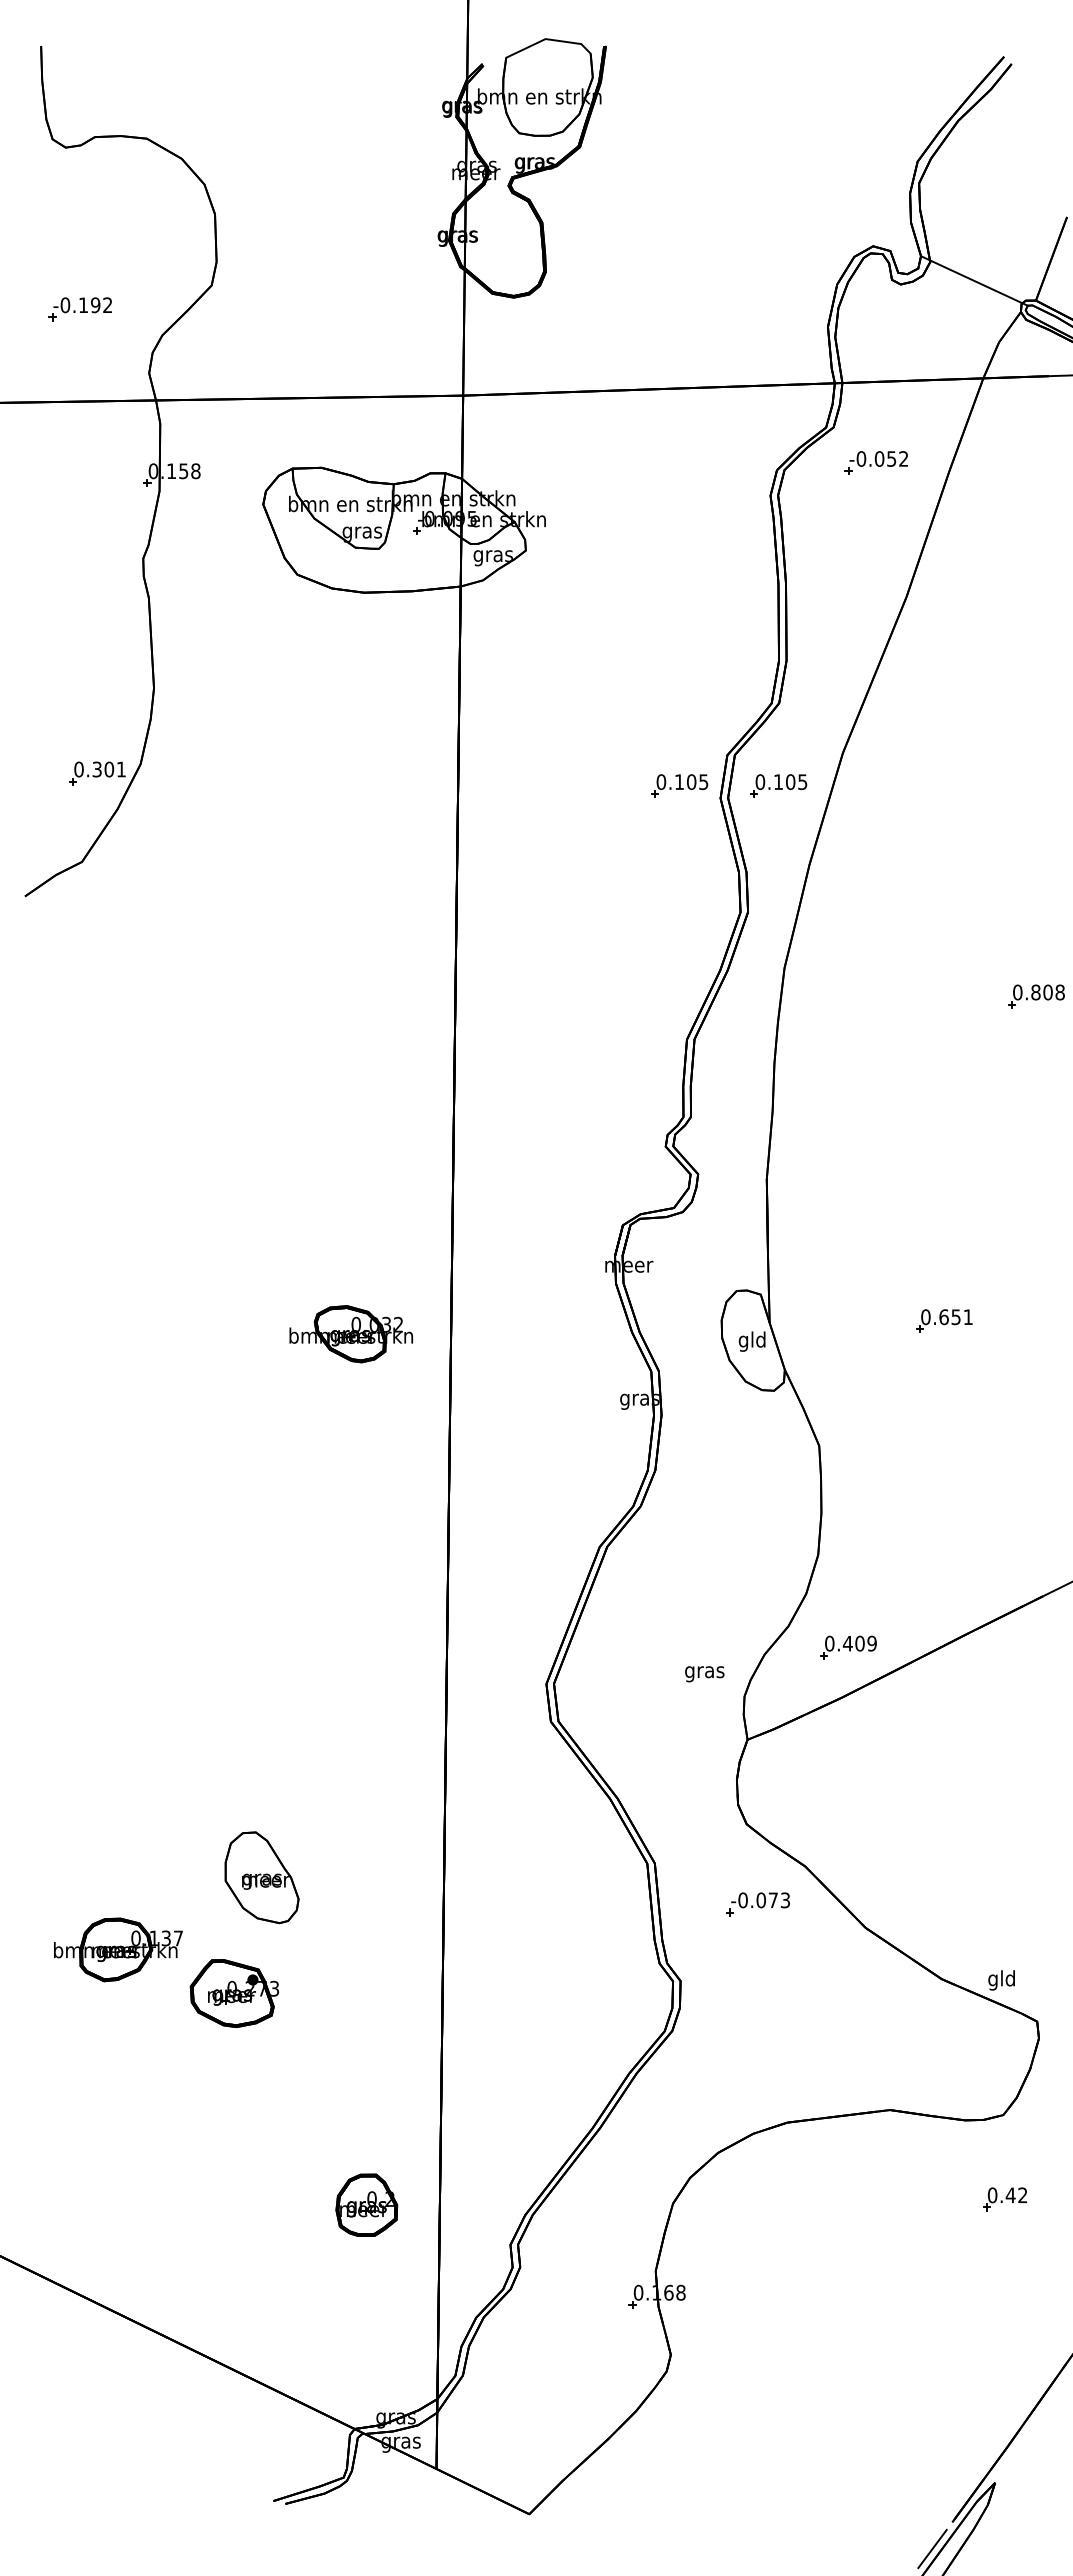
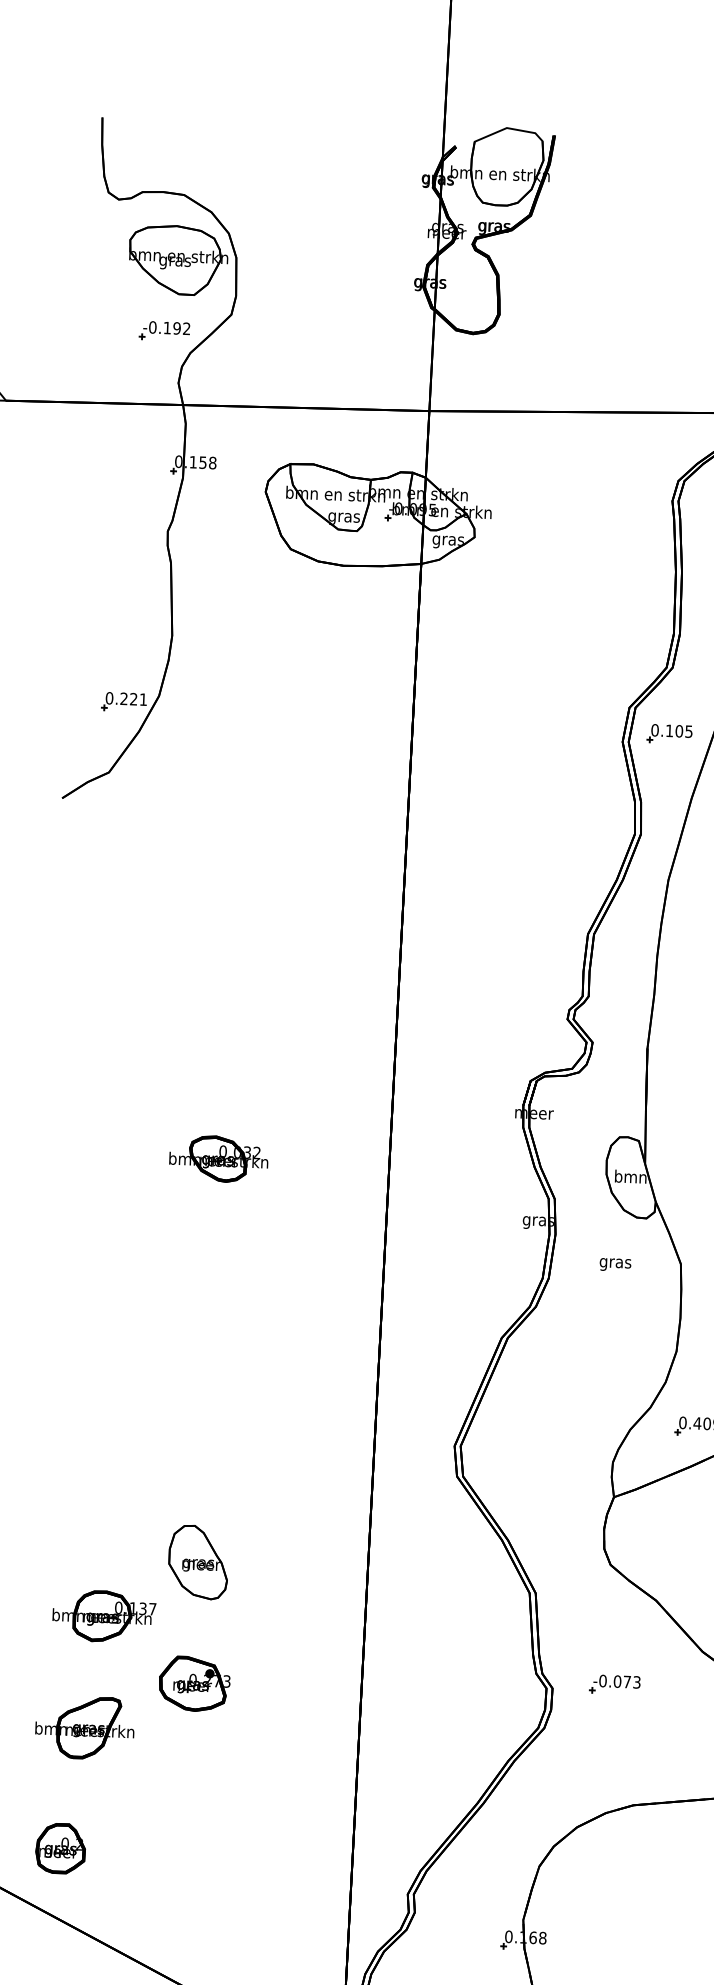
part: (142, 219) -> (178, 259), added
part: (79, 309) -> (163, 331), moved
text: (103, 769) -> (129, 699), 0.301 -> 0.221
part: (679, 785) -> (590, 730), removed
part: (350, 1334) -> (218, 1159), moved
text: (752, 1341) -> (630, 1178), gld -> bmn
text: (704, 1674) -> (615, 1265), moved
part: (261, 1877) -> (198, 1562), moved
part: (757, 1904) -> (614, 1684), moved
part: (118, 1949) -> (104, 1616), moved
part: (99, 2053) -> (84, 1727), added
part: (366, 2204) -> (60, 1847), moved

